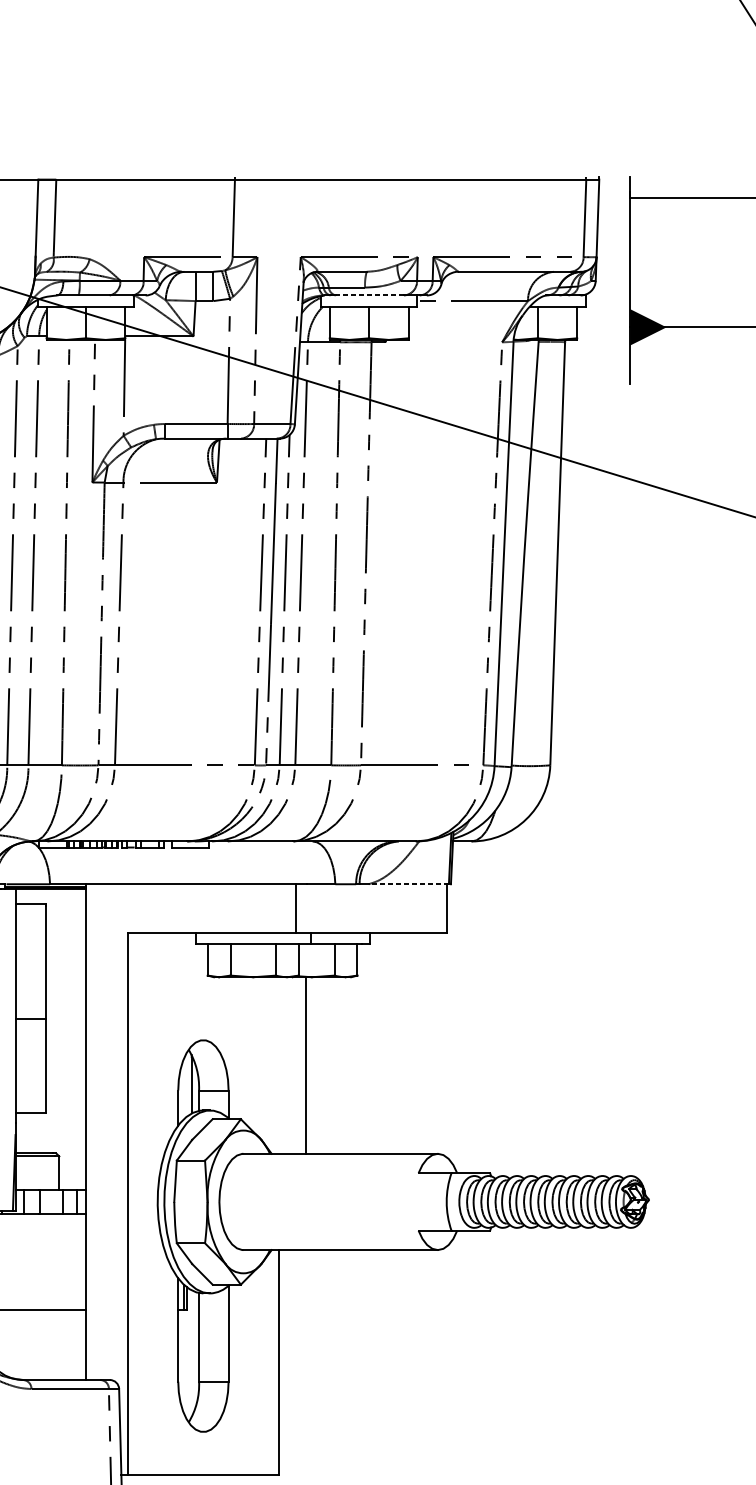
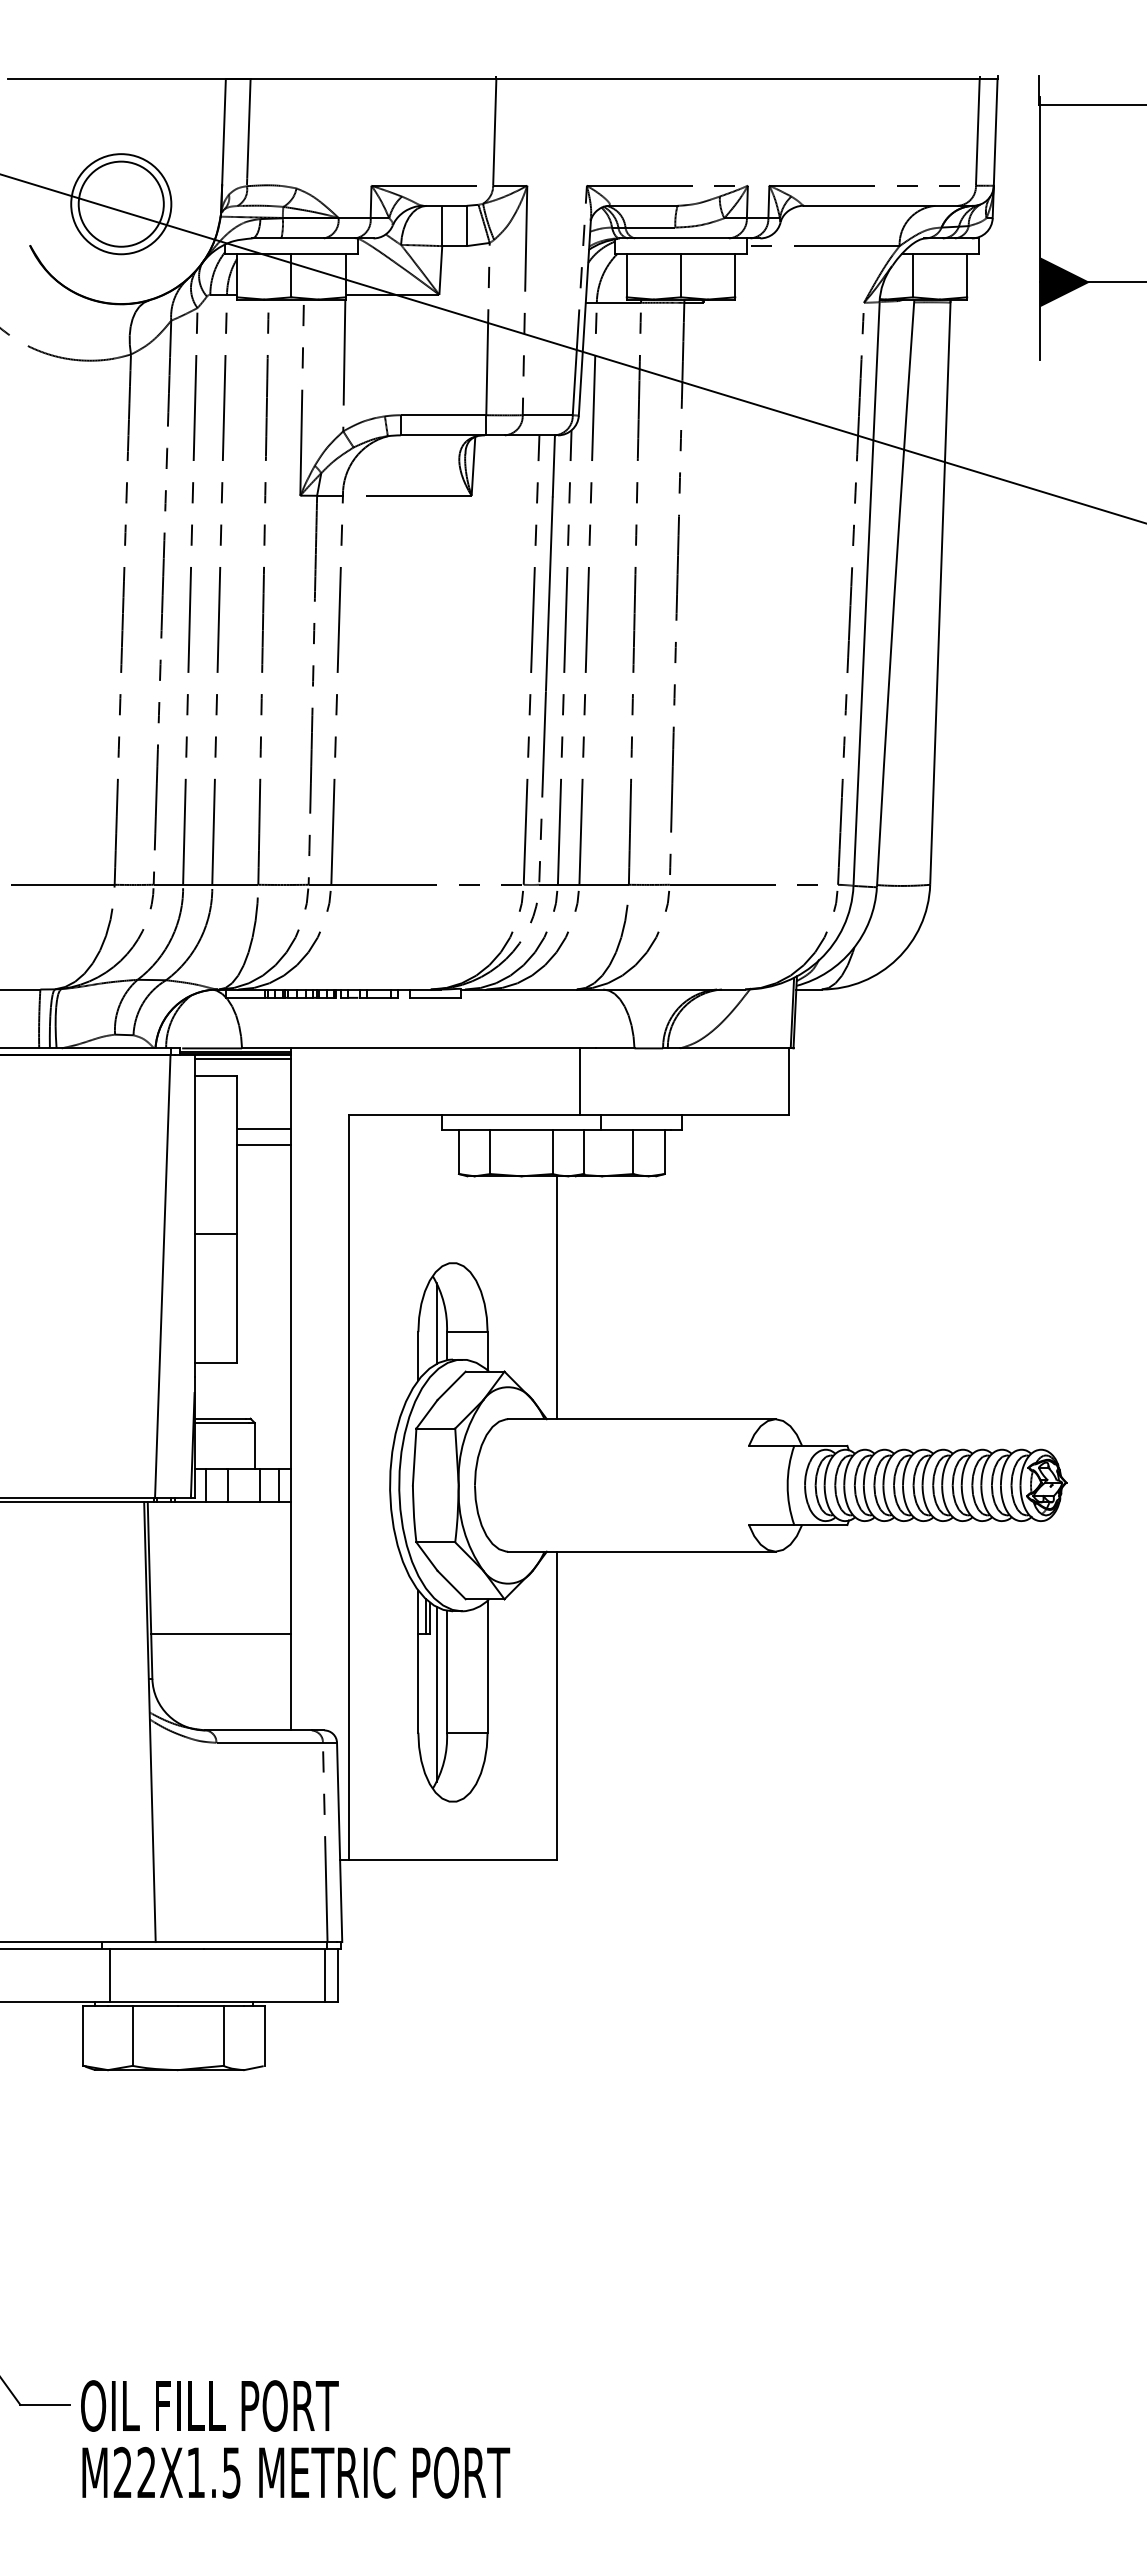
line: (369, 295) -> (681, 238), dashed -> solid
line: (408, 884) -> (735, 1048), dashed -> solid
line: (50, 892) -> (242, 1059), added
line: (65, 943) -> (263, 1129), added
line: (65, 954) -> (263, 1145), added
line: (306, 1065) -> (557, 1297), moved
line: (191, 1353) -> (436, 1694), added

